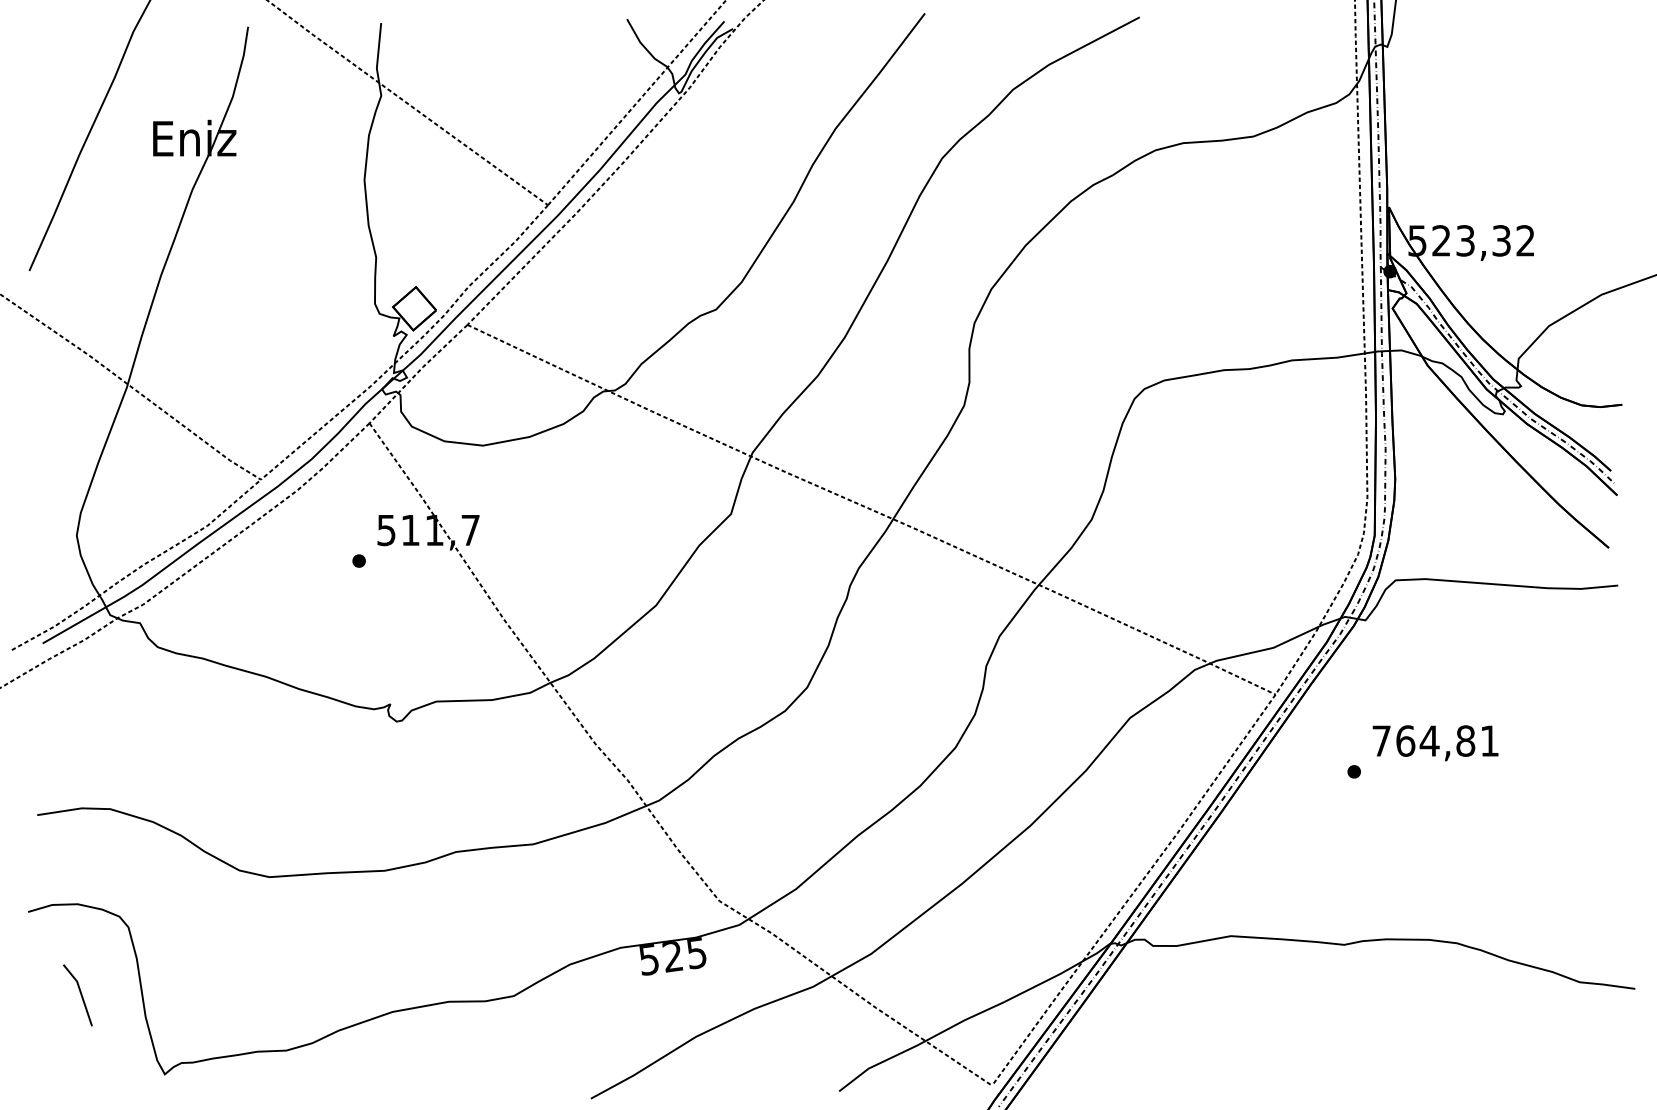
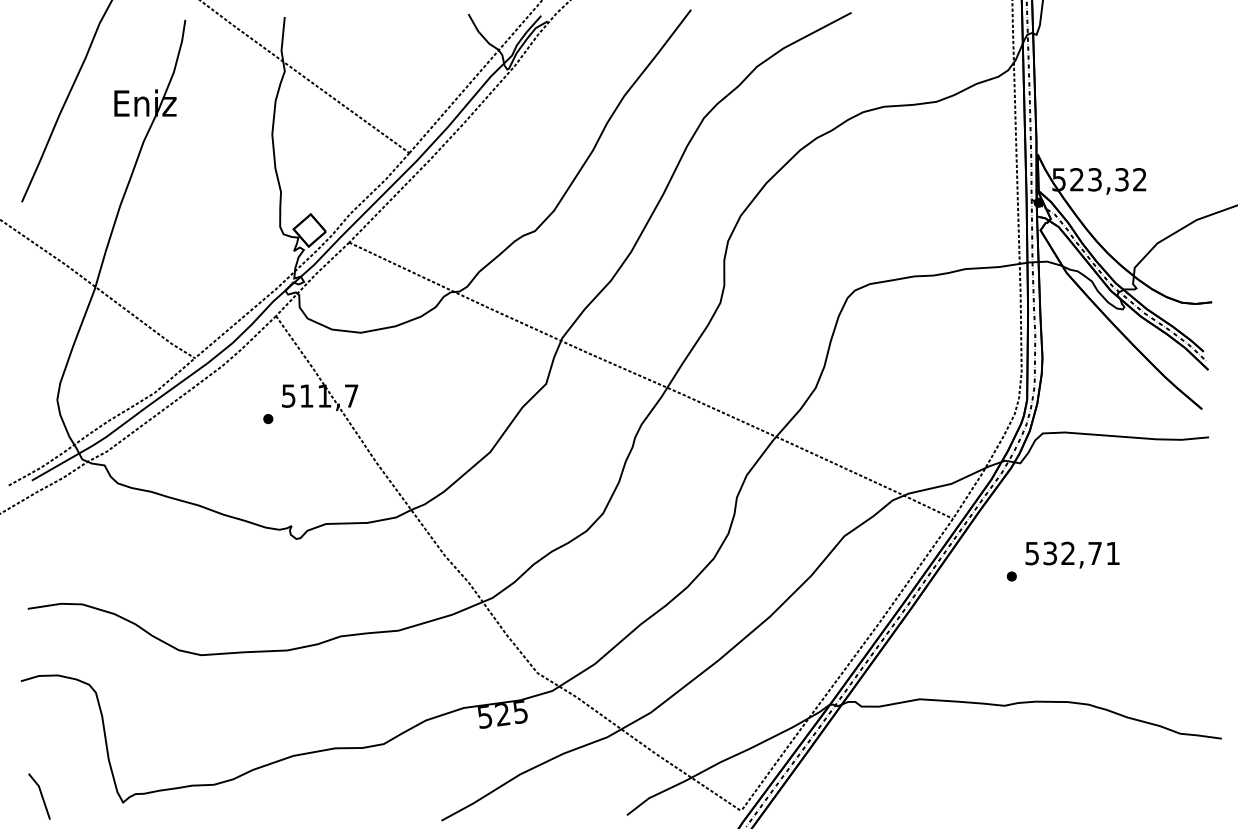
text: (1423, 740) -> (1063, 553), 764,81 -> 532,71
line: (80, 995) -> (41, 796), moved

